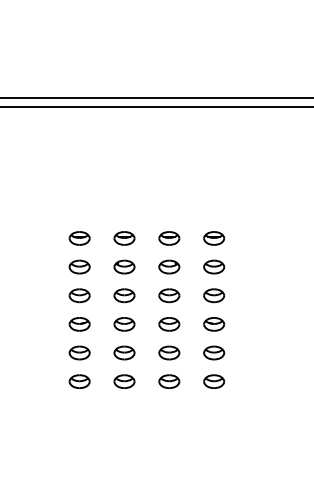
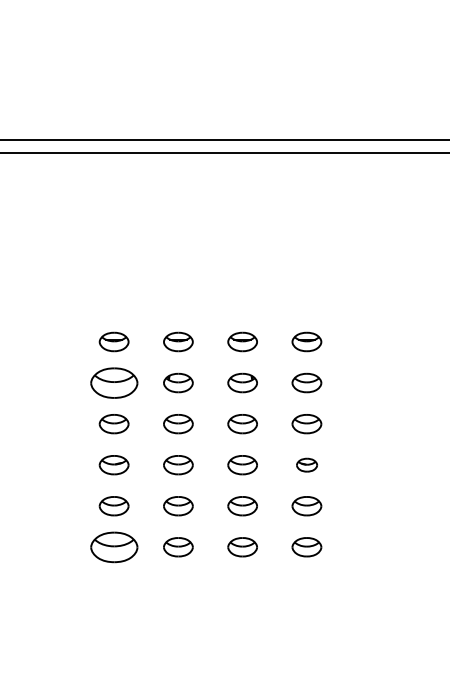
part: (79, 266) -> (113, 382), size x1.6
part: (214, 324) -> (307, 465), size x0.7
part: (79, 381) -> (113, 547), size x1.6

